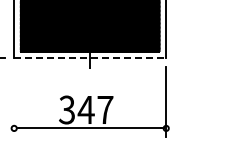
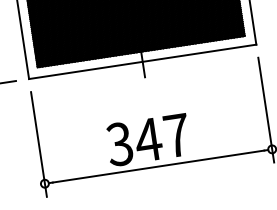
line: (90, 58) -> (143, 61), dashed -> solid
line: (14, 102) -> (39, 144), added

